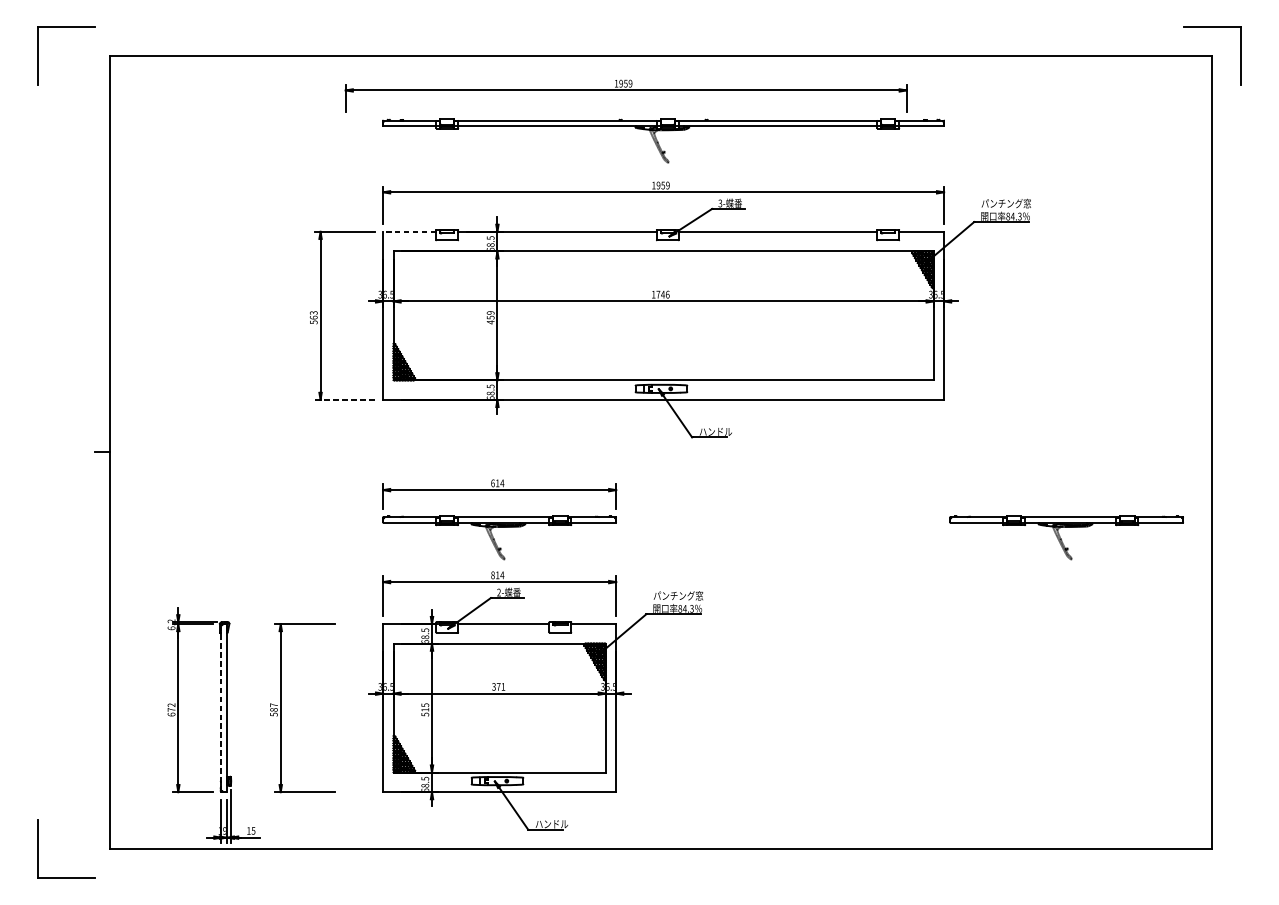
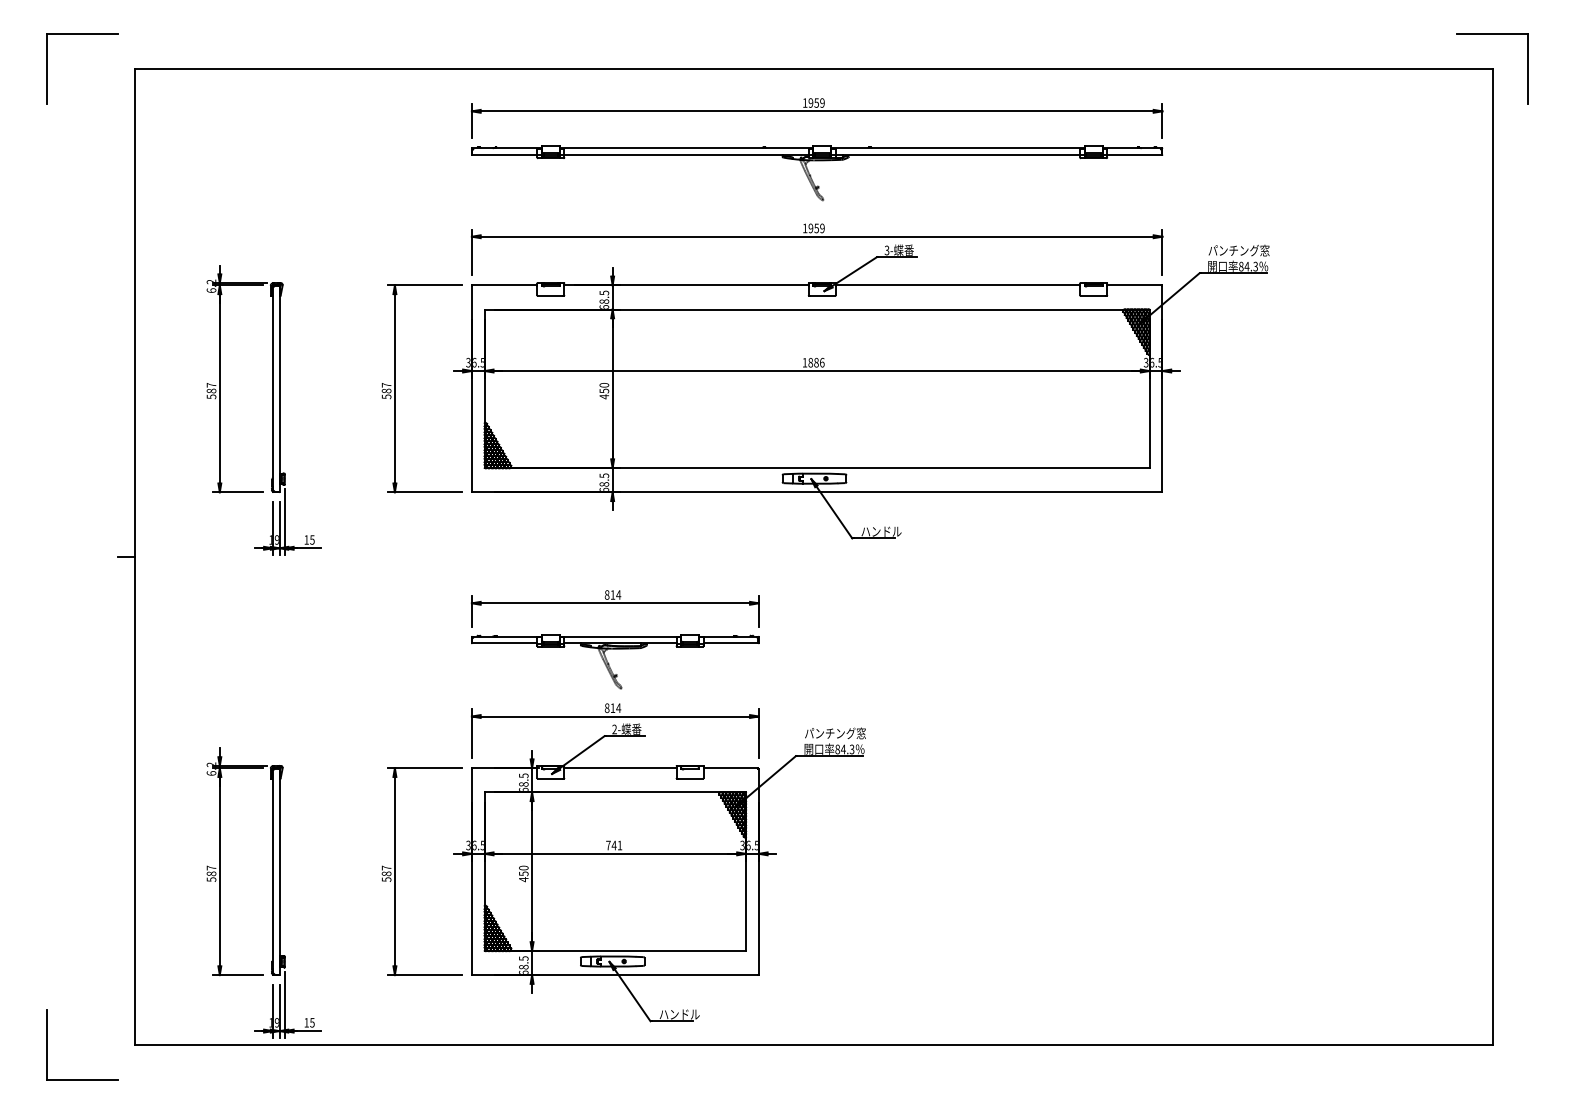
part: (625, 90) -> (816, 111), moved
line: (409, 231) -> (504, 285), dashed -> solid
text: (660, 294) -> (813, 362), 1746 -> 1886
text: (490, 313) -> (604, 385), 459 -> 450
text: (313, 315) -> (386, 388), 563 -> 587
part: (221, 333) -> (272, 410), added
line: (344, 400) -> (424, 492), dashed -> solid
text: (492, 482) -> (606, 594), 614 -> 814
part: (1061, 539) -> (1307, 663), removed
text: (496, 686) -> (611, 845), 371 -> 741
line: (221, 707) -> (272, 871), dashed -> solid
part: (281, 707) -> (395, 871), moved
text: (171, 709) -> (211, 873), 672 -> 587
text: (425, 709) -> (523, 873), 515 -> 450

